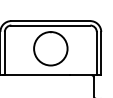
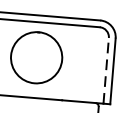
line: (96, 53) -> (105, 70), solid -> dashed

